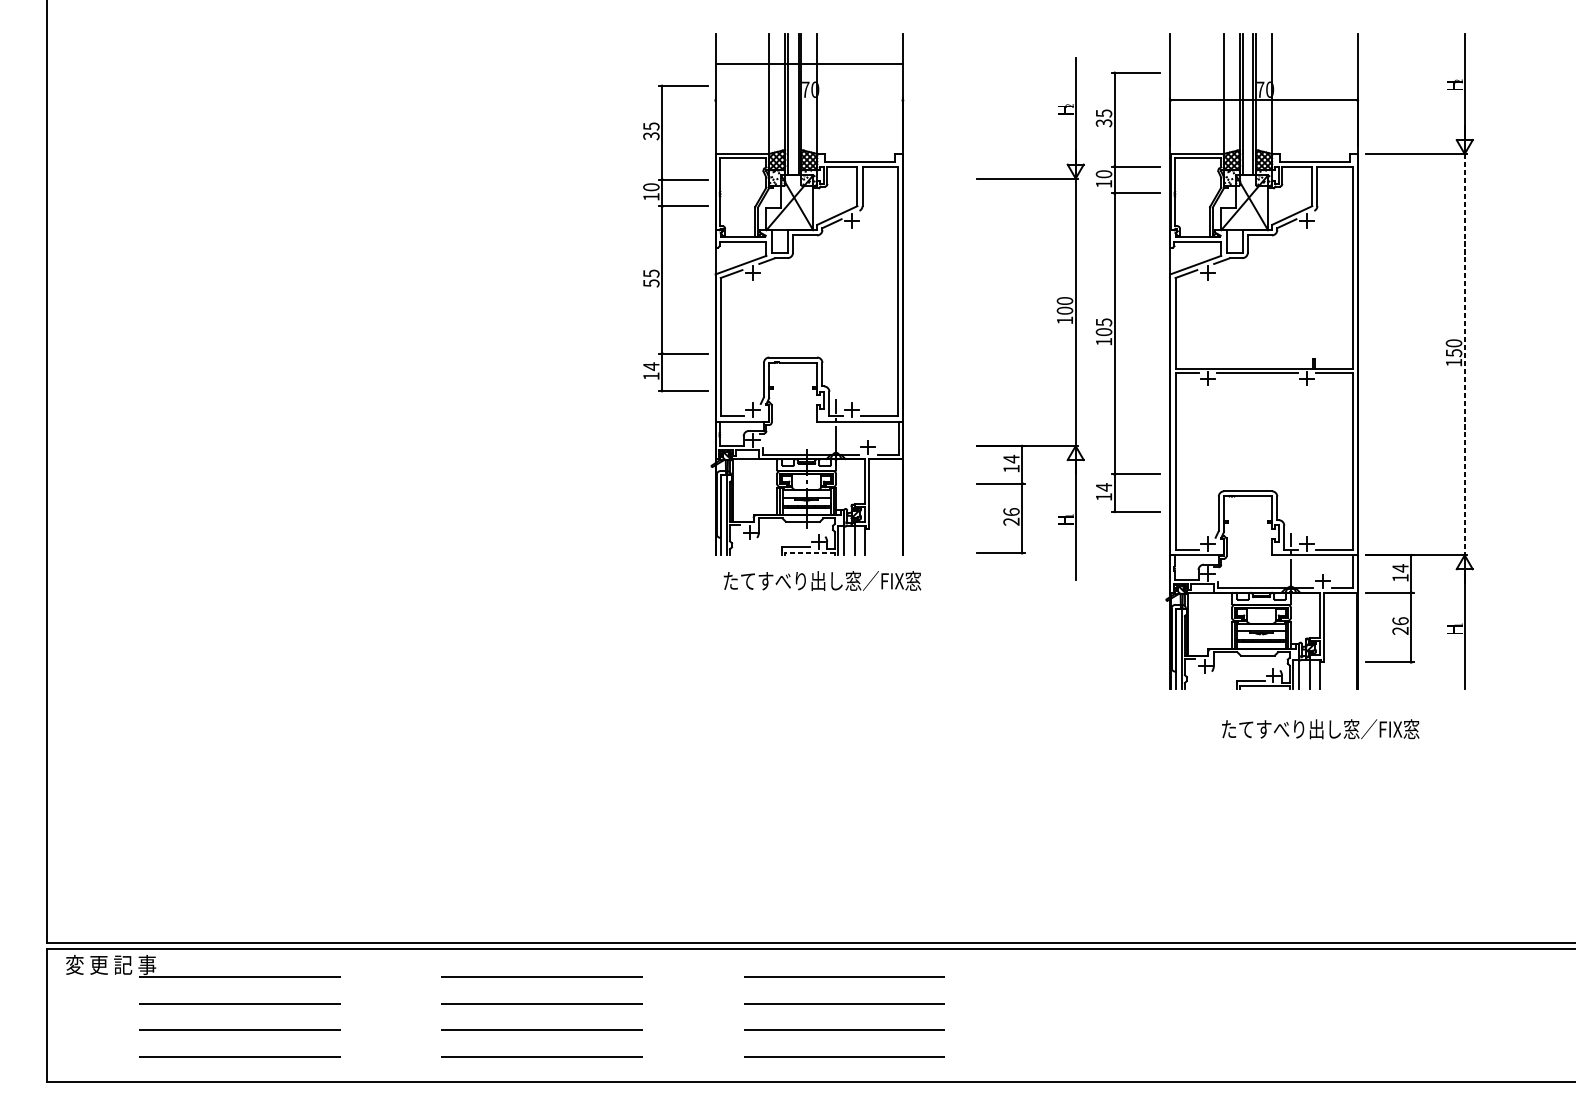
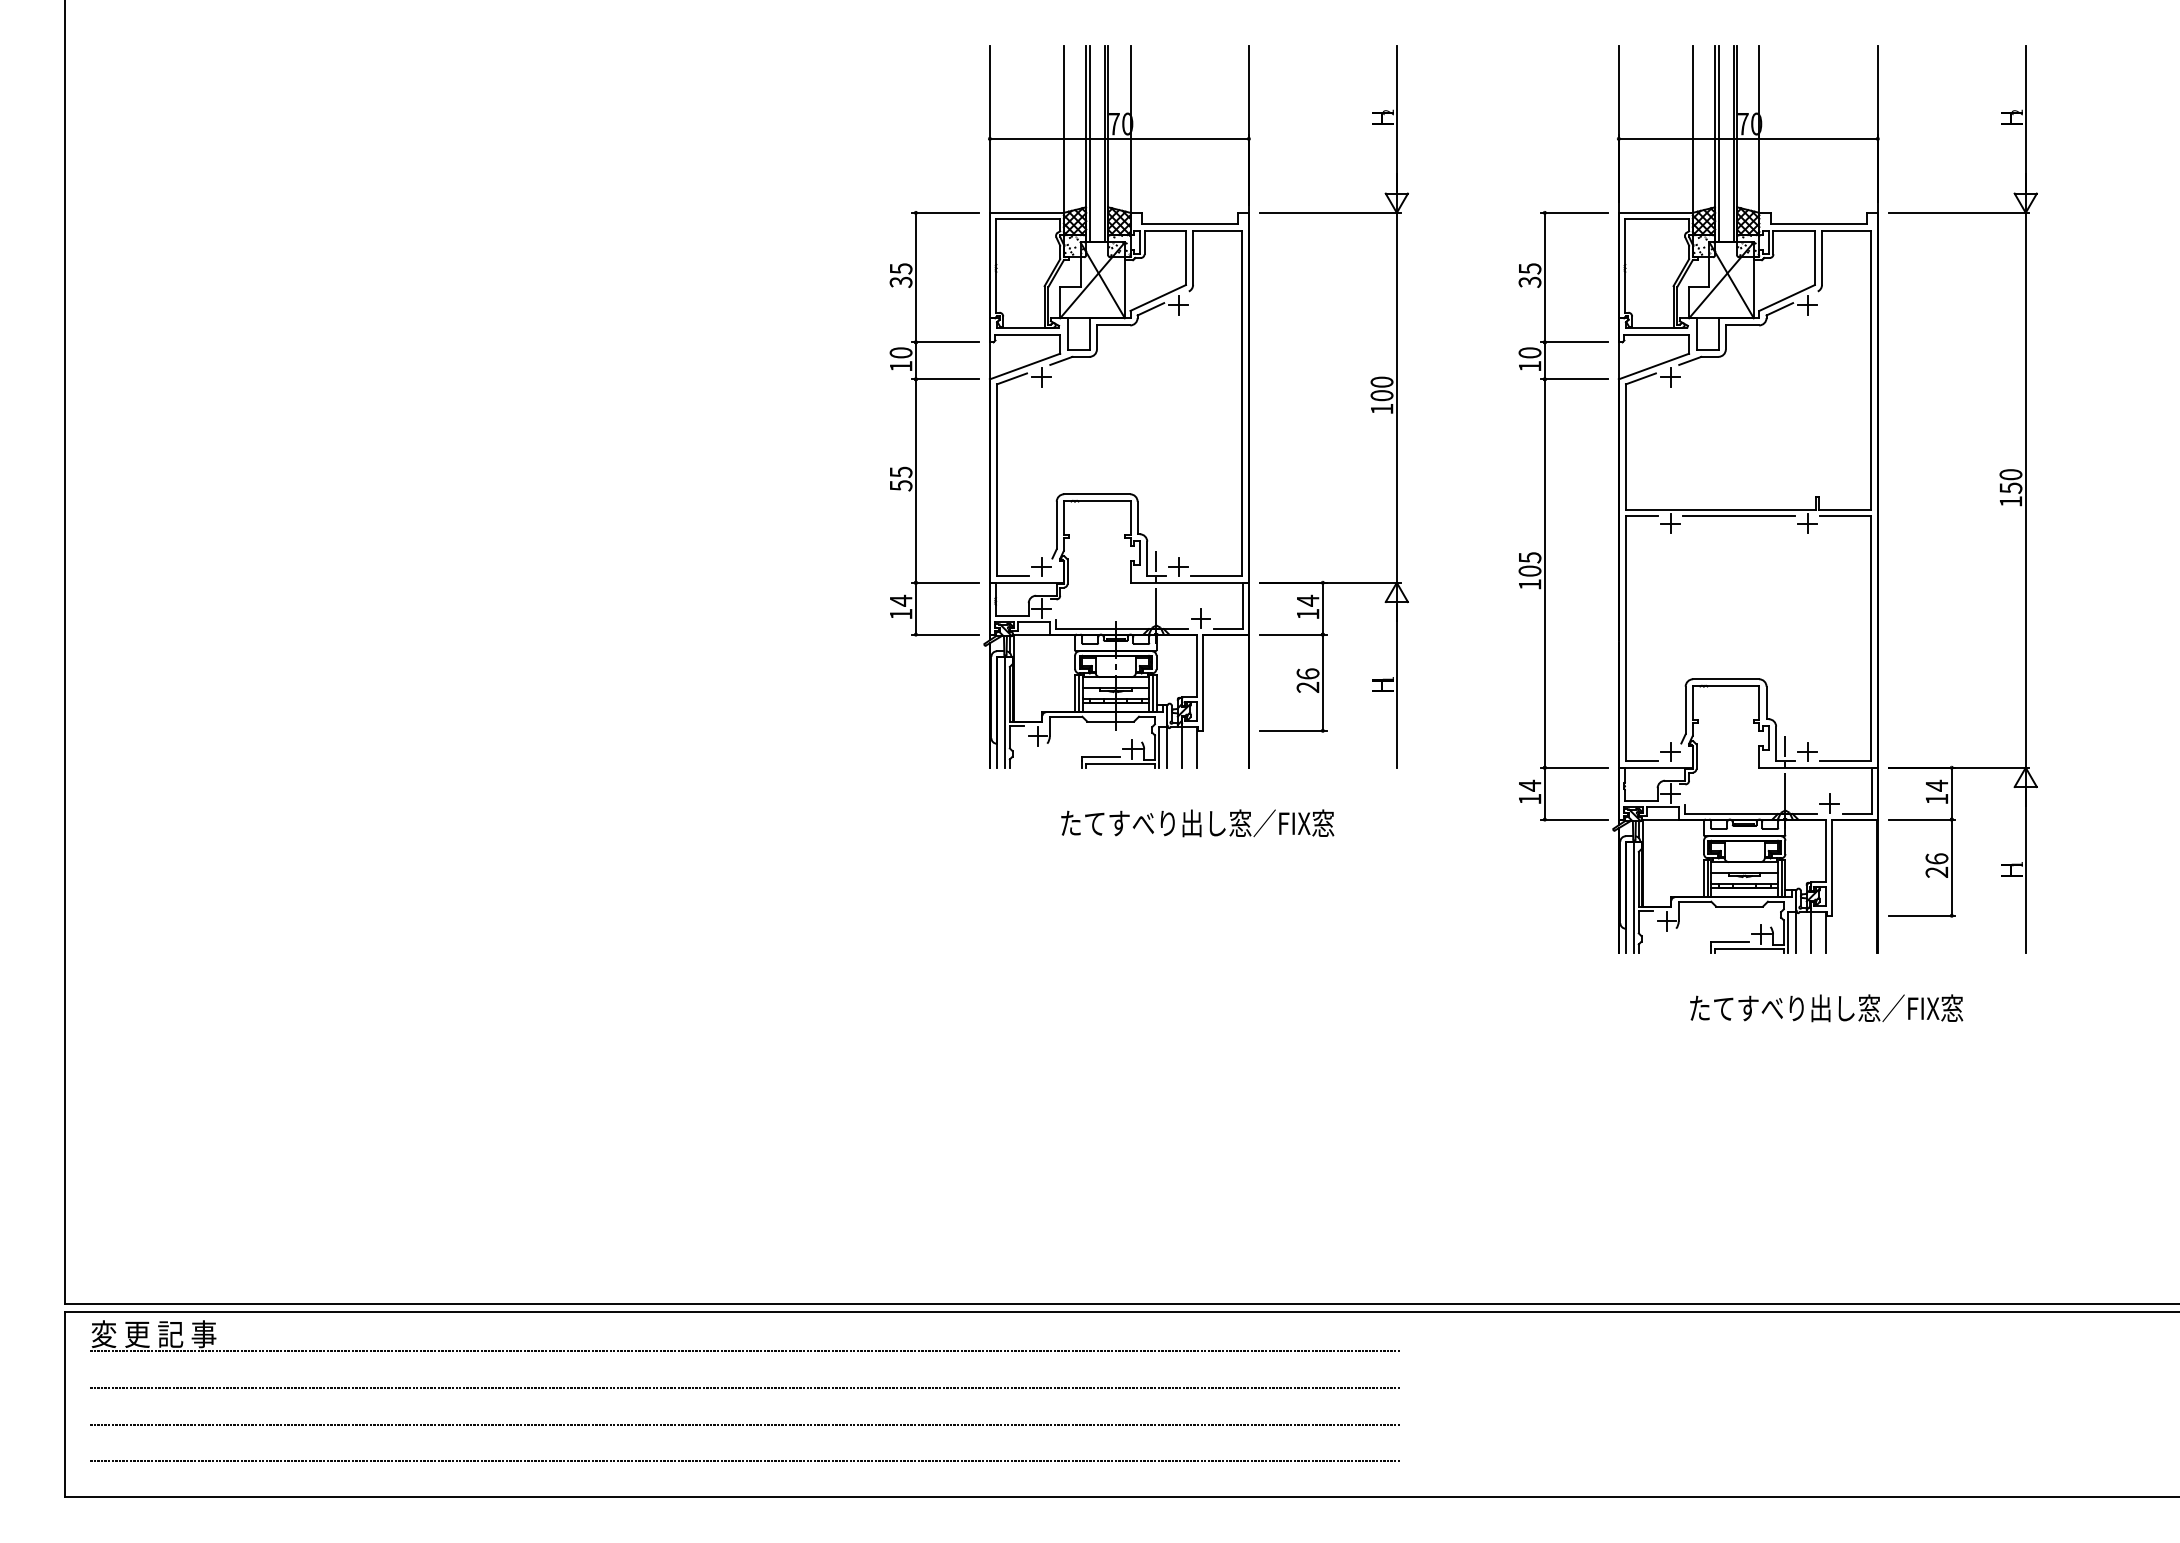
line: (808, 63) -> (1118, 138), moved
part: (662, 238) -> (916, 423), moved
part: (1115, 292) -> (1545, 516), moved
part: (1057, 319) -> (1371, 407), moved
line: (1464, 354) -> (2025, 490), dashed -> solid
line: (810, 552) -> (1120, 764), dashed -> solid
text: (822, 581) -> (1197, 823), moved

